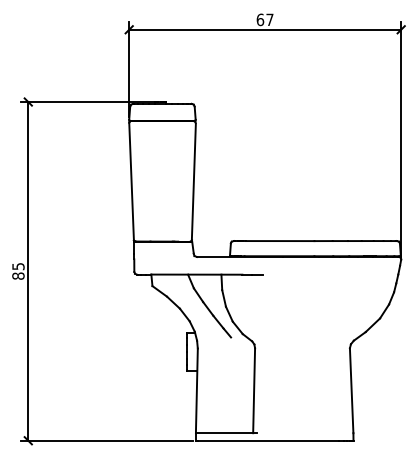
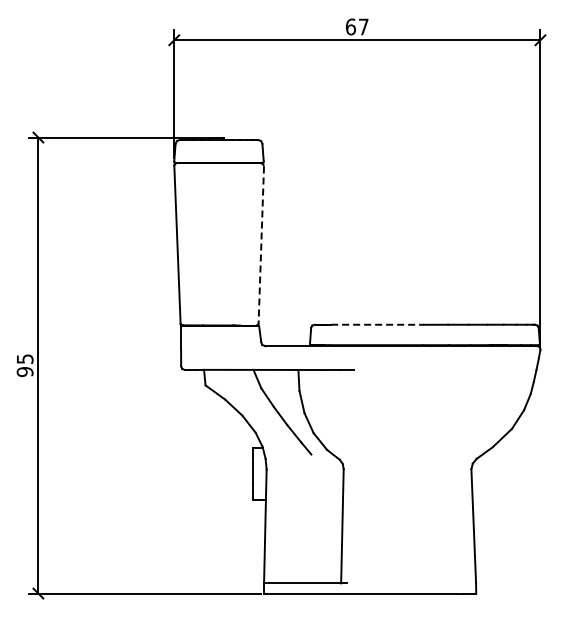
line: (194, 182) -> (261, 245), solid -> dashed
line: (280, 240) -> (377, 324), solid -> dashed
text: (17, 276) -> (24, 372), 85 -> 95

